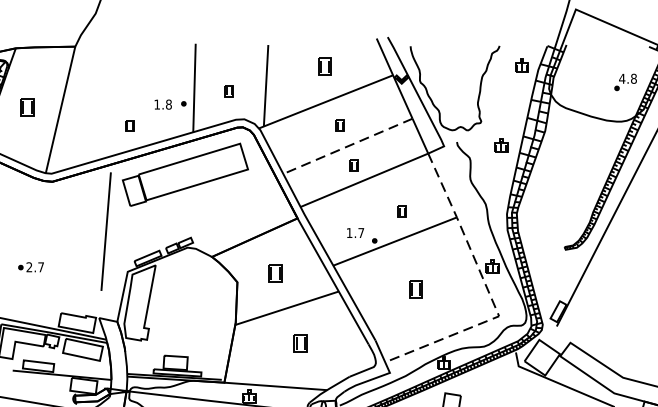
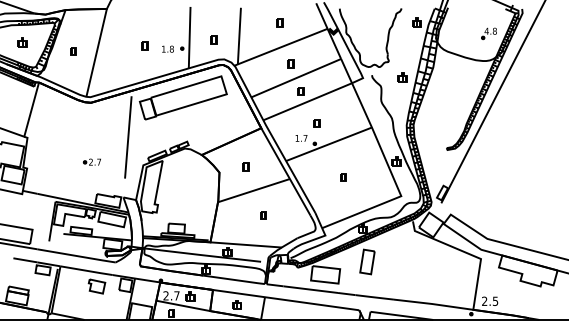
part: (323, 66) -> (279, 22), size x0.62
part: (27, 107) -> (73, 51), size x0.62
part: (129, 125) -> (144, 45), moved
line: (348, 146) -> (296, 78), dashed -> solid
part: (401, 211) -> (316, 123), moved
part: (30, 266) -> (91, 161), moved
part: (274, 273) -> (245, 166), size x0.62
part: (415, 289) -> (343, 177), size x0.62
line: (487, 290) -> (393, 178), dashed -> solid
part: (300, 344) -> (263, 215), size x0.62

